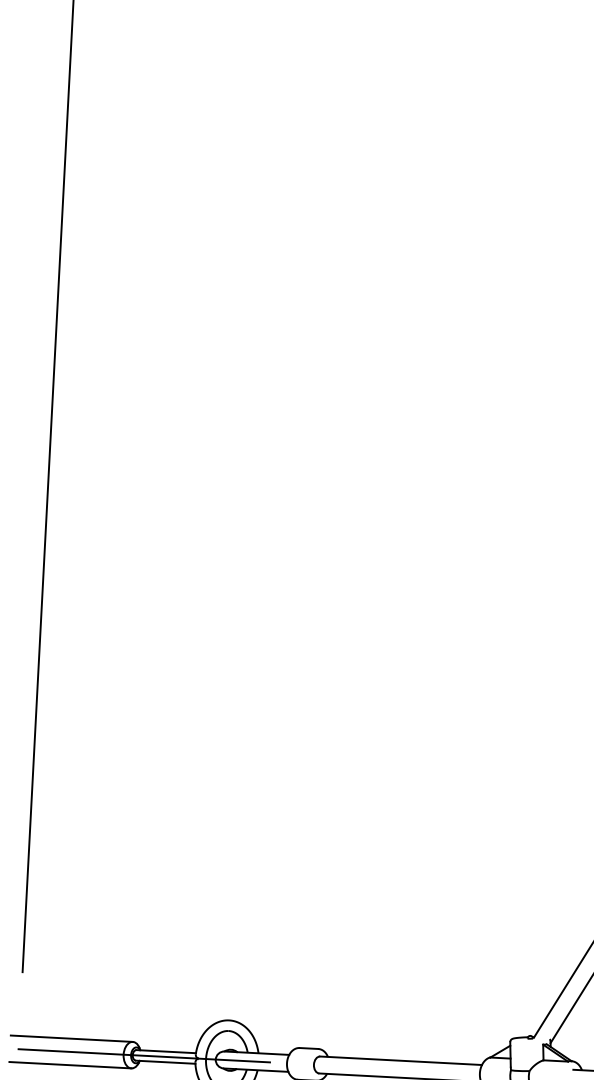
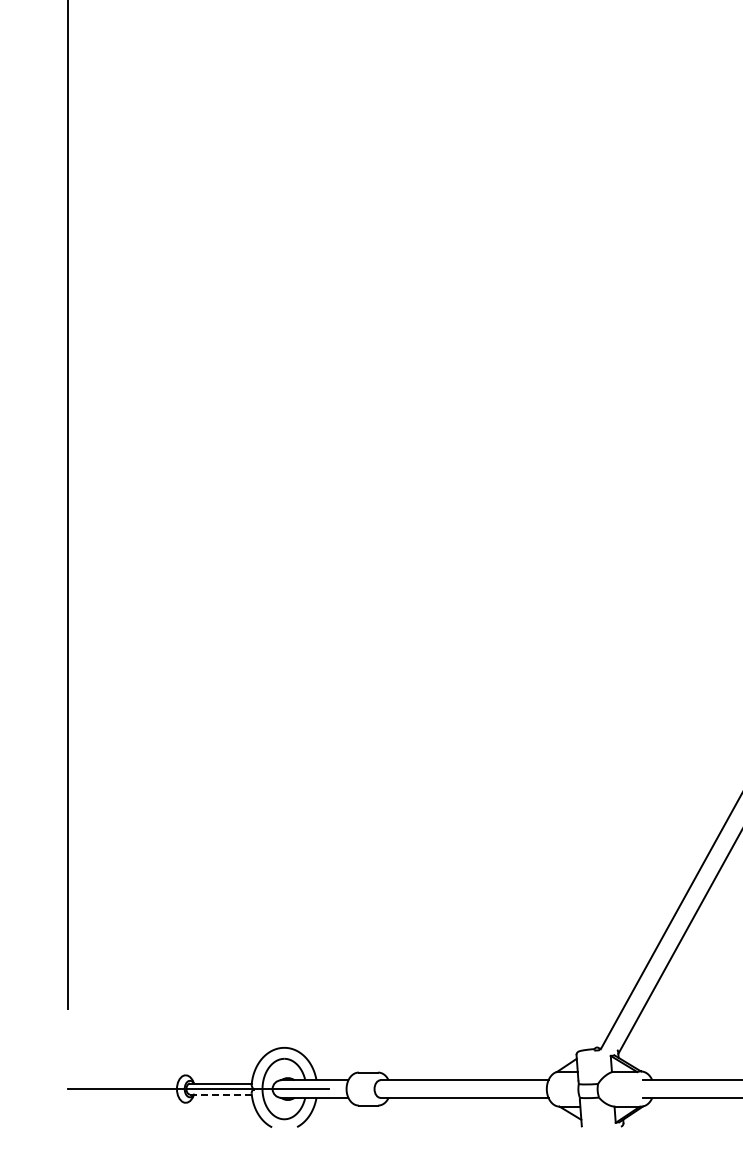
line: (71, 1038) -> (122, 1075), removed
line: (165, 1062) -> (220, 1094), solid -> dashed
line: (70, 1064) -> (122, 1102), removed

